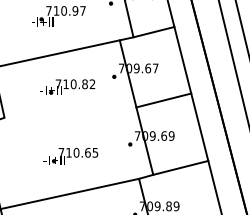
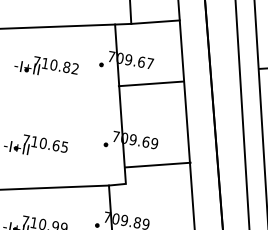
line: (163, 100) -> (151, 83), moved
line: (180, 167) -> (157, 164), moved

